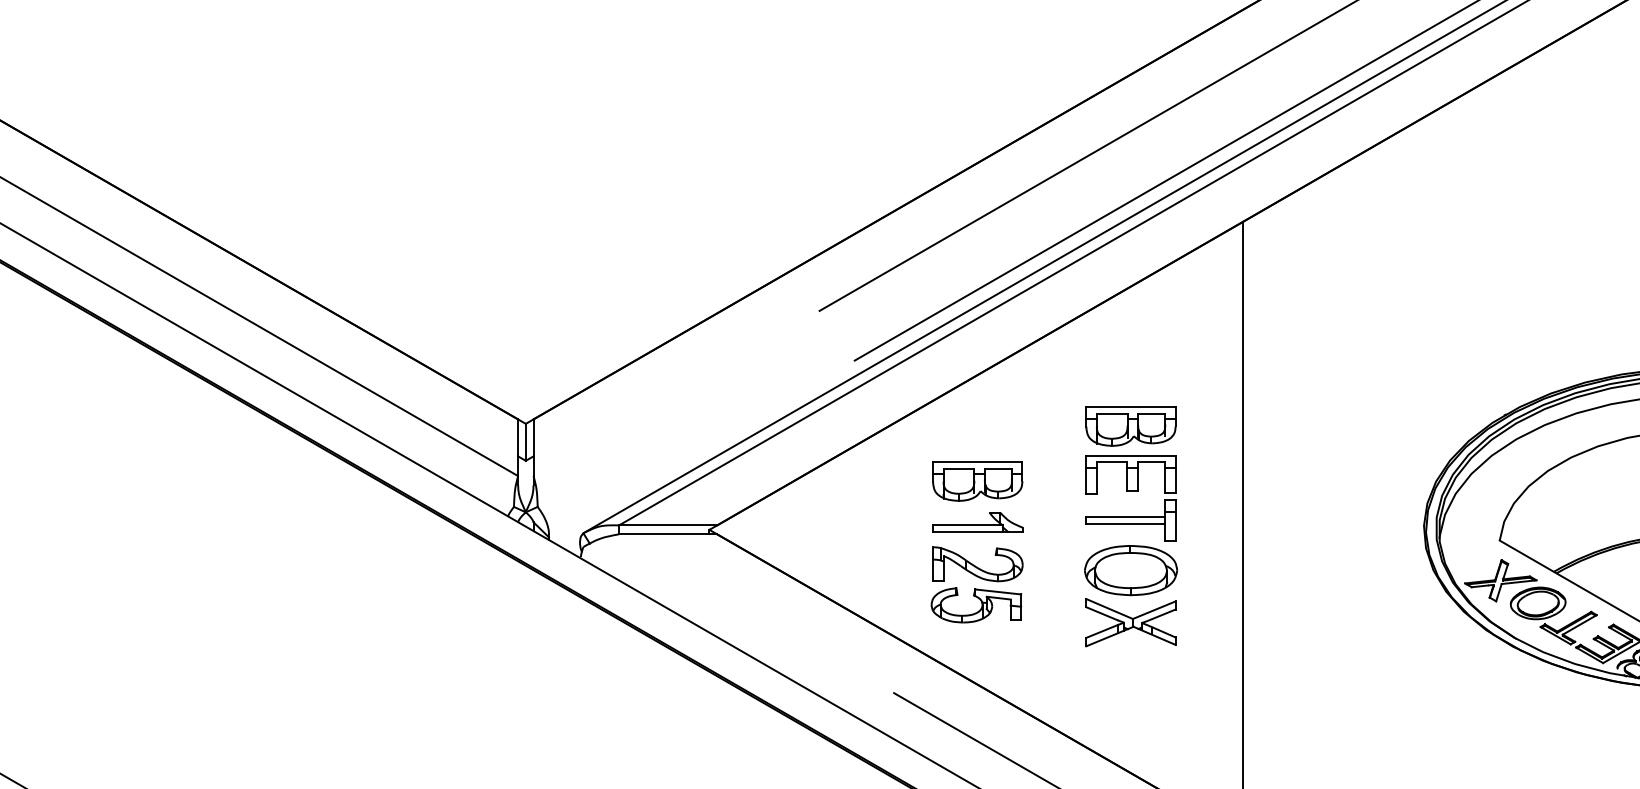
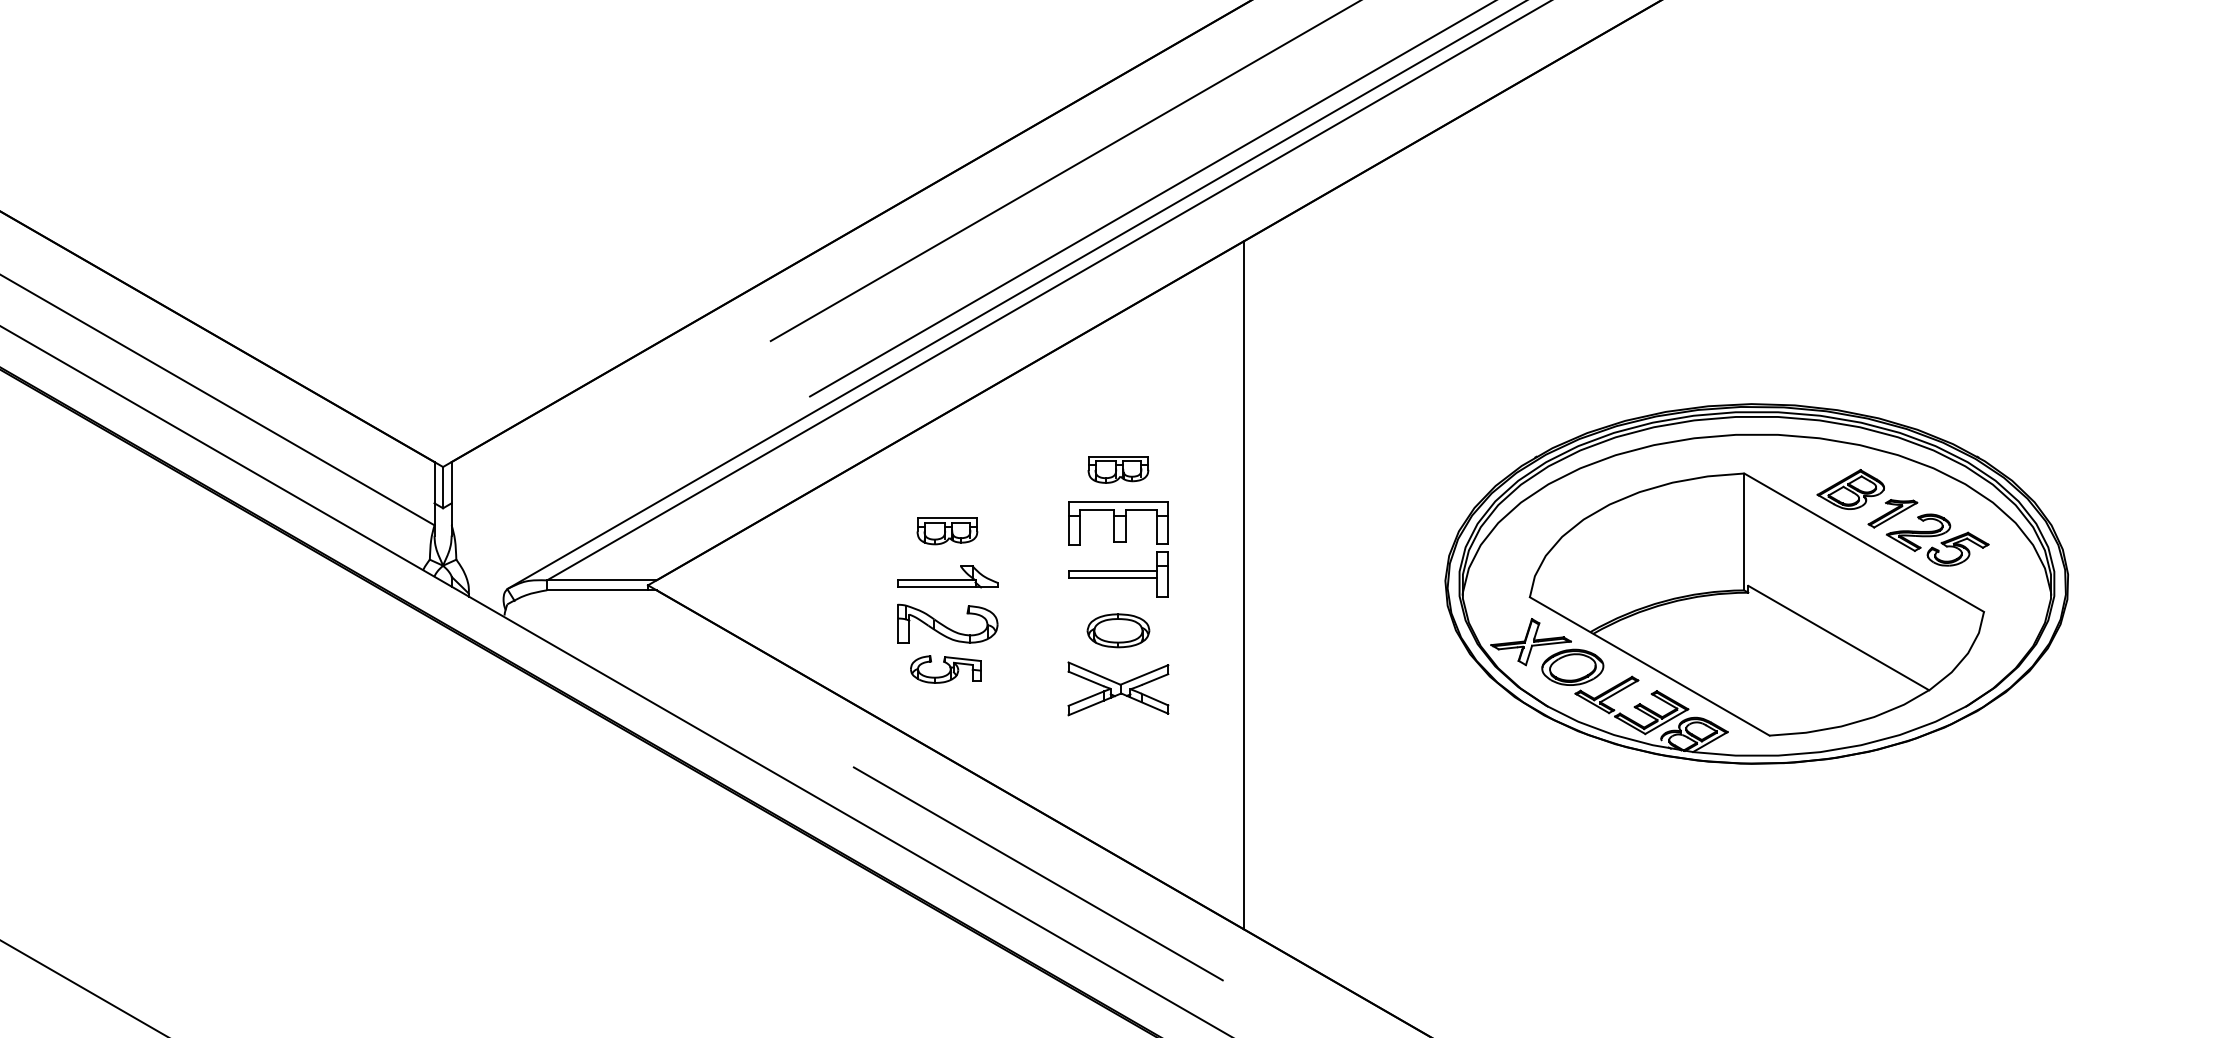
part: (1131, 426) -> (1118, 469), size x0.6
part: (977, 481) -> (947, 531), size x0.6
part: (1131, 570) -> (1118, 630), size x0.6
part: (976, 605) -> (945, 669), size x0.7

